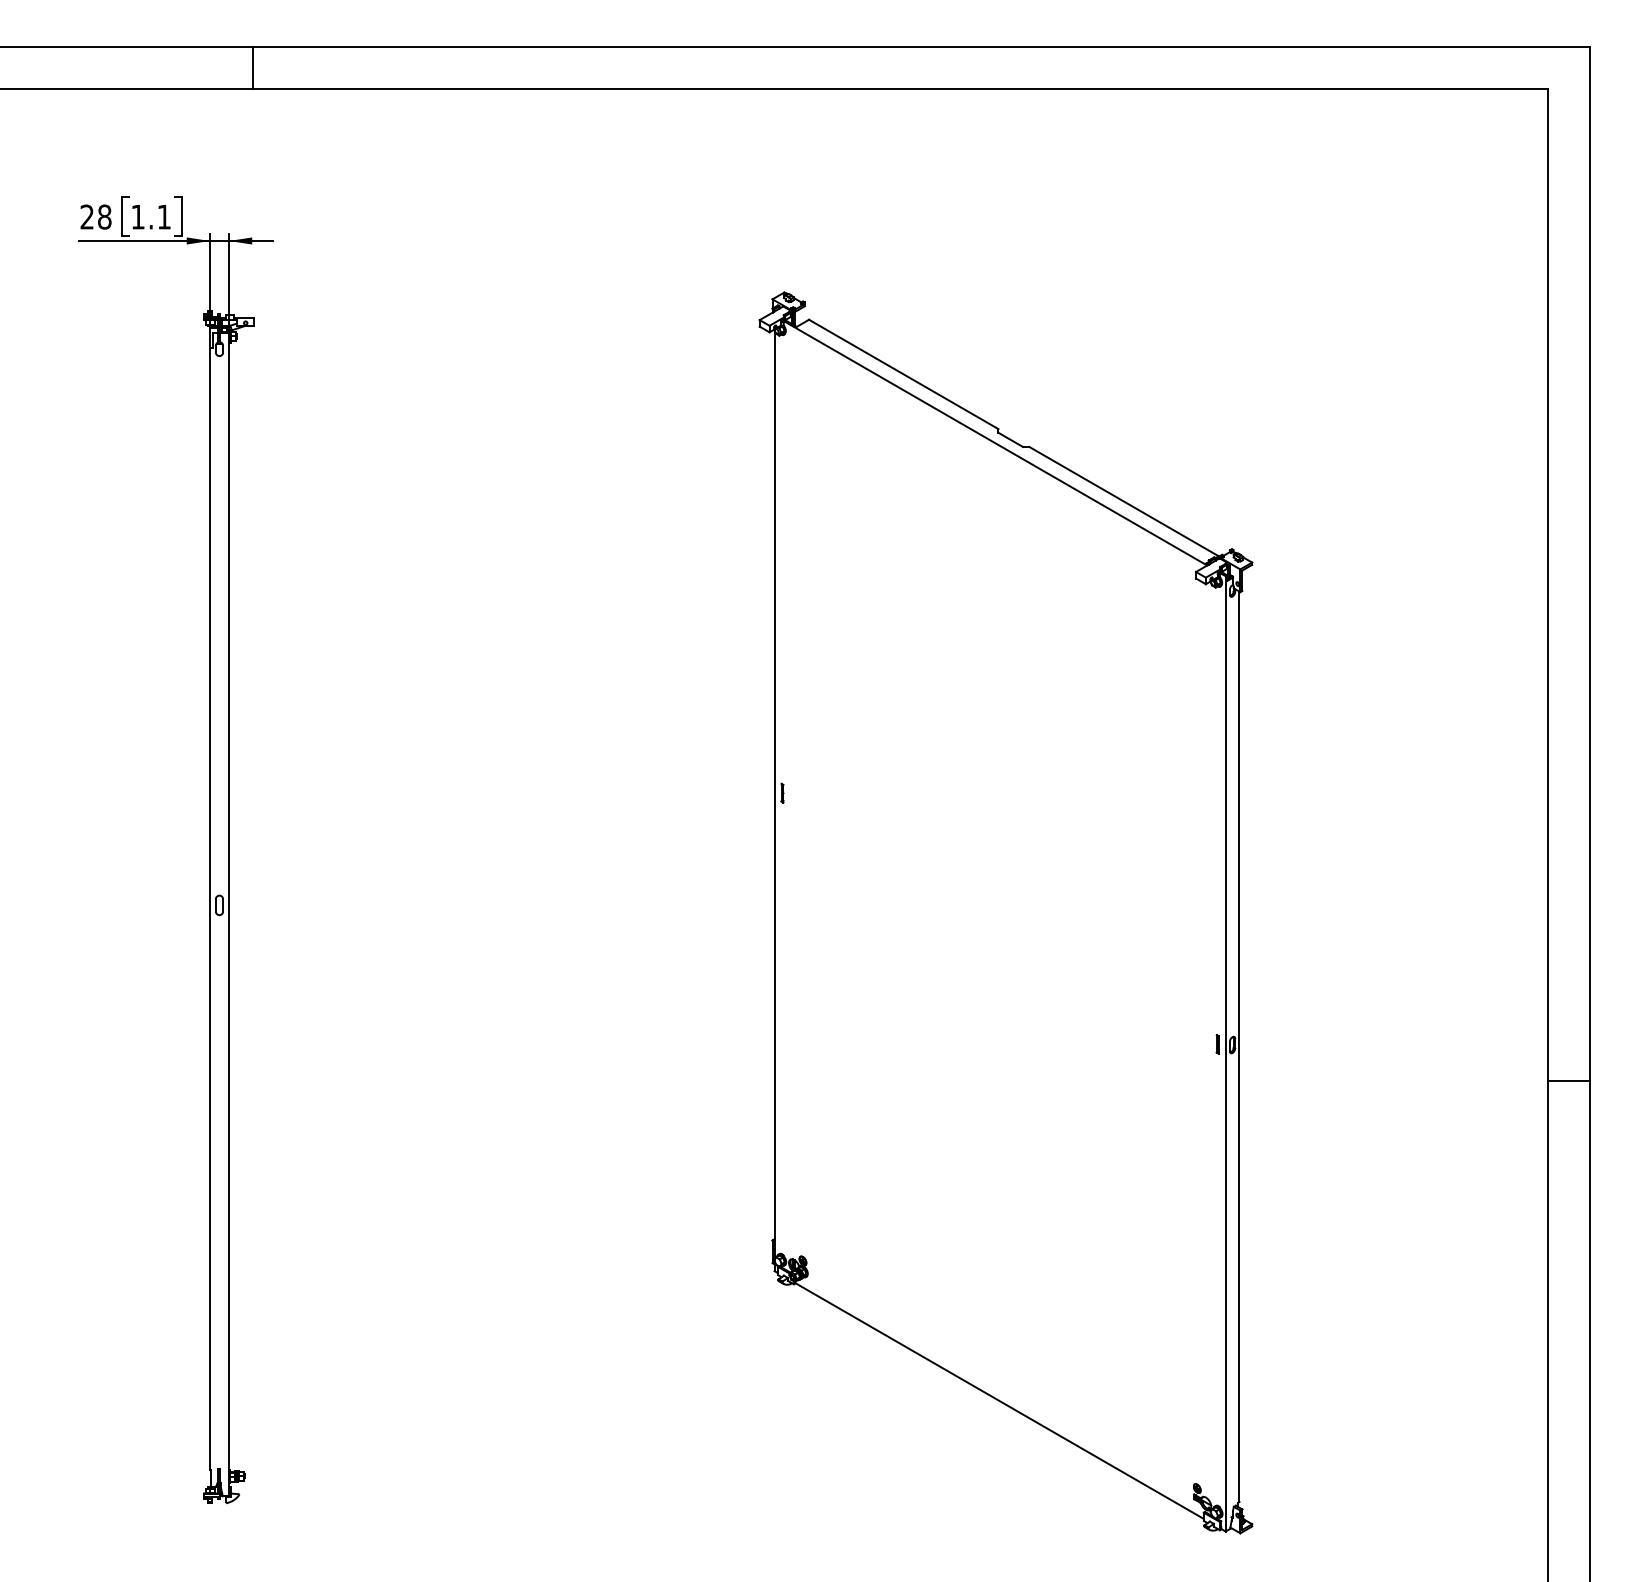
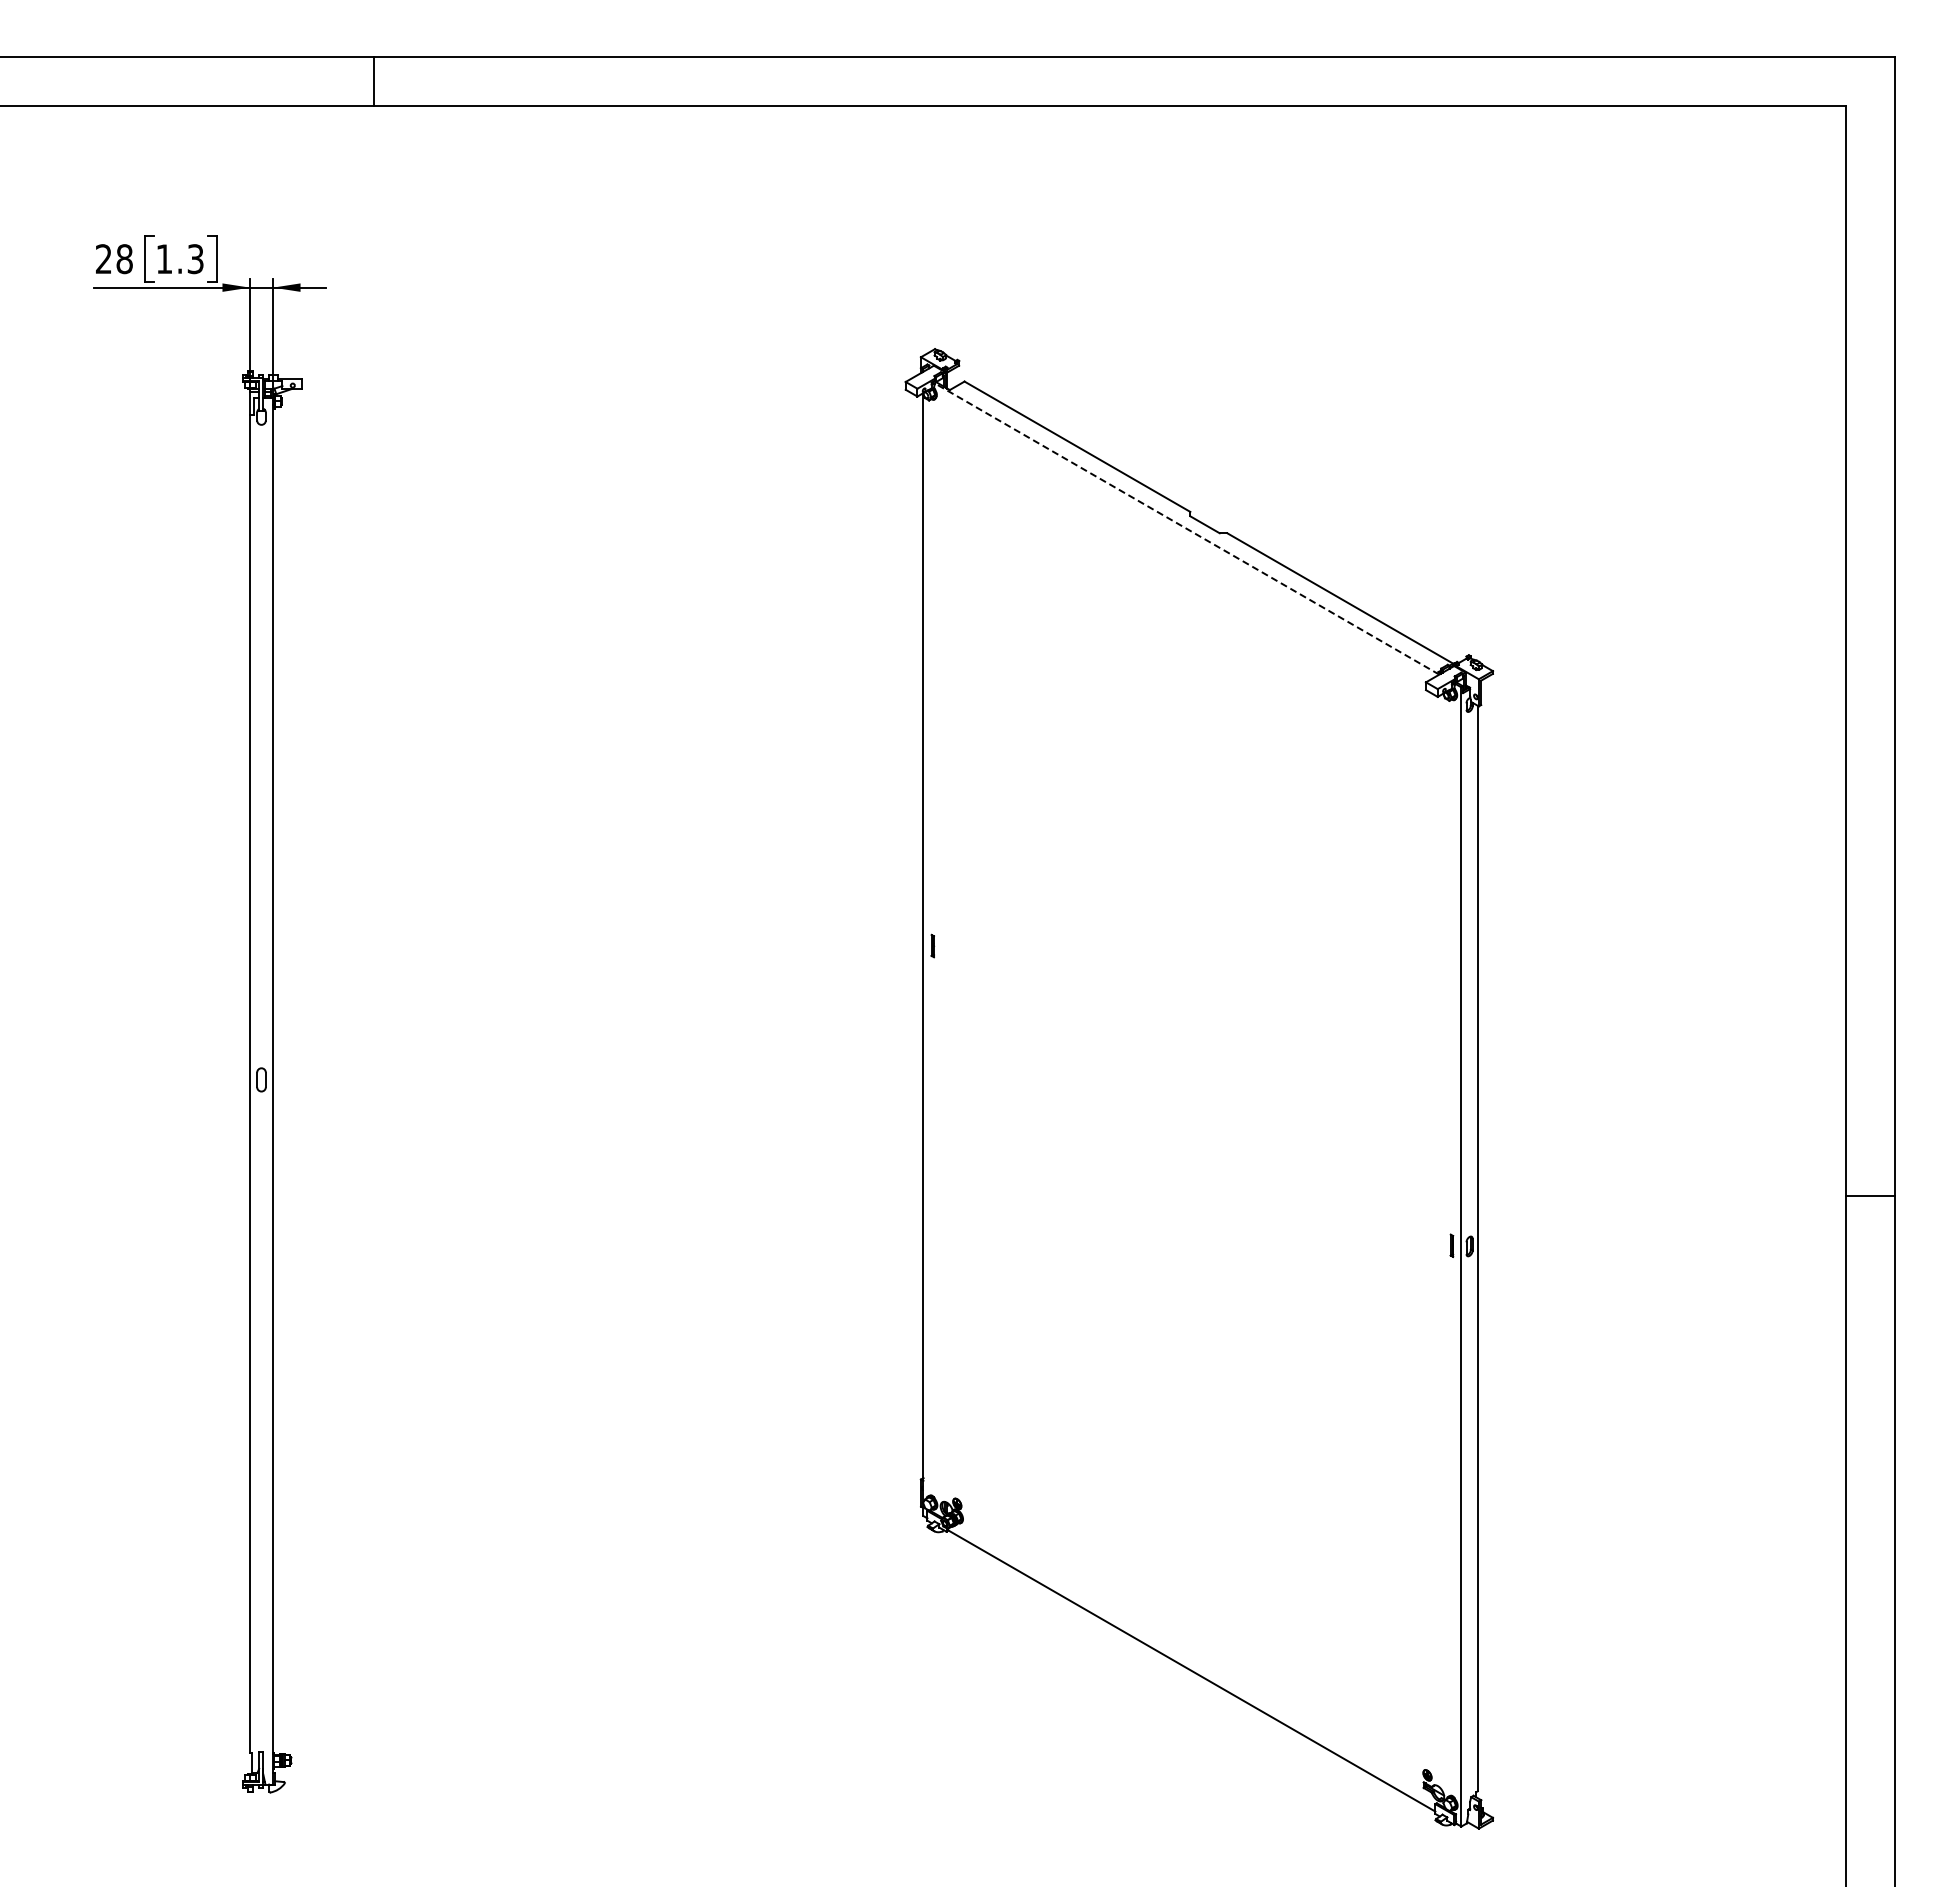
line: (252, 68) -> (373, 81), moved
text: (164, 217) -> (195, 259), 1.1 -> 1.3
line: (994, 442) -> (1185, 528), solid -> dashed
line: (1568, 1081) -> (1870, 1195), moved

